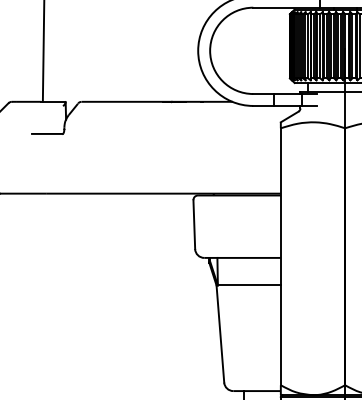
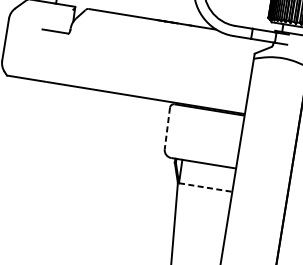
line: (194, 225) -> (167, 129), solid -> dashed
line: (249, 285) -> (205, 187), solid -> dashed

